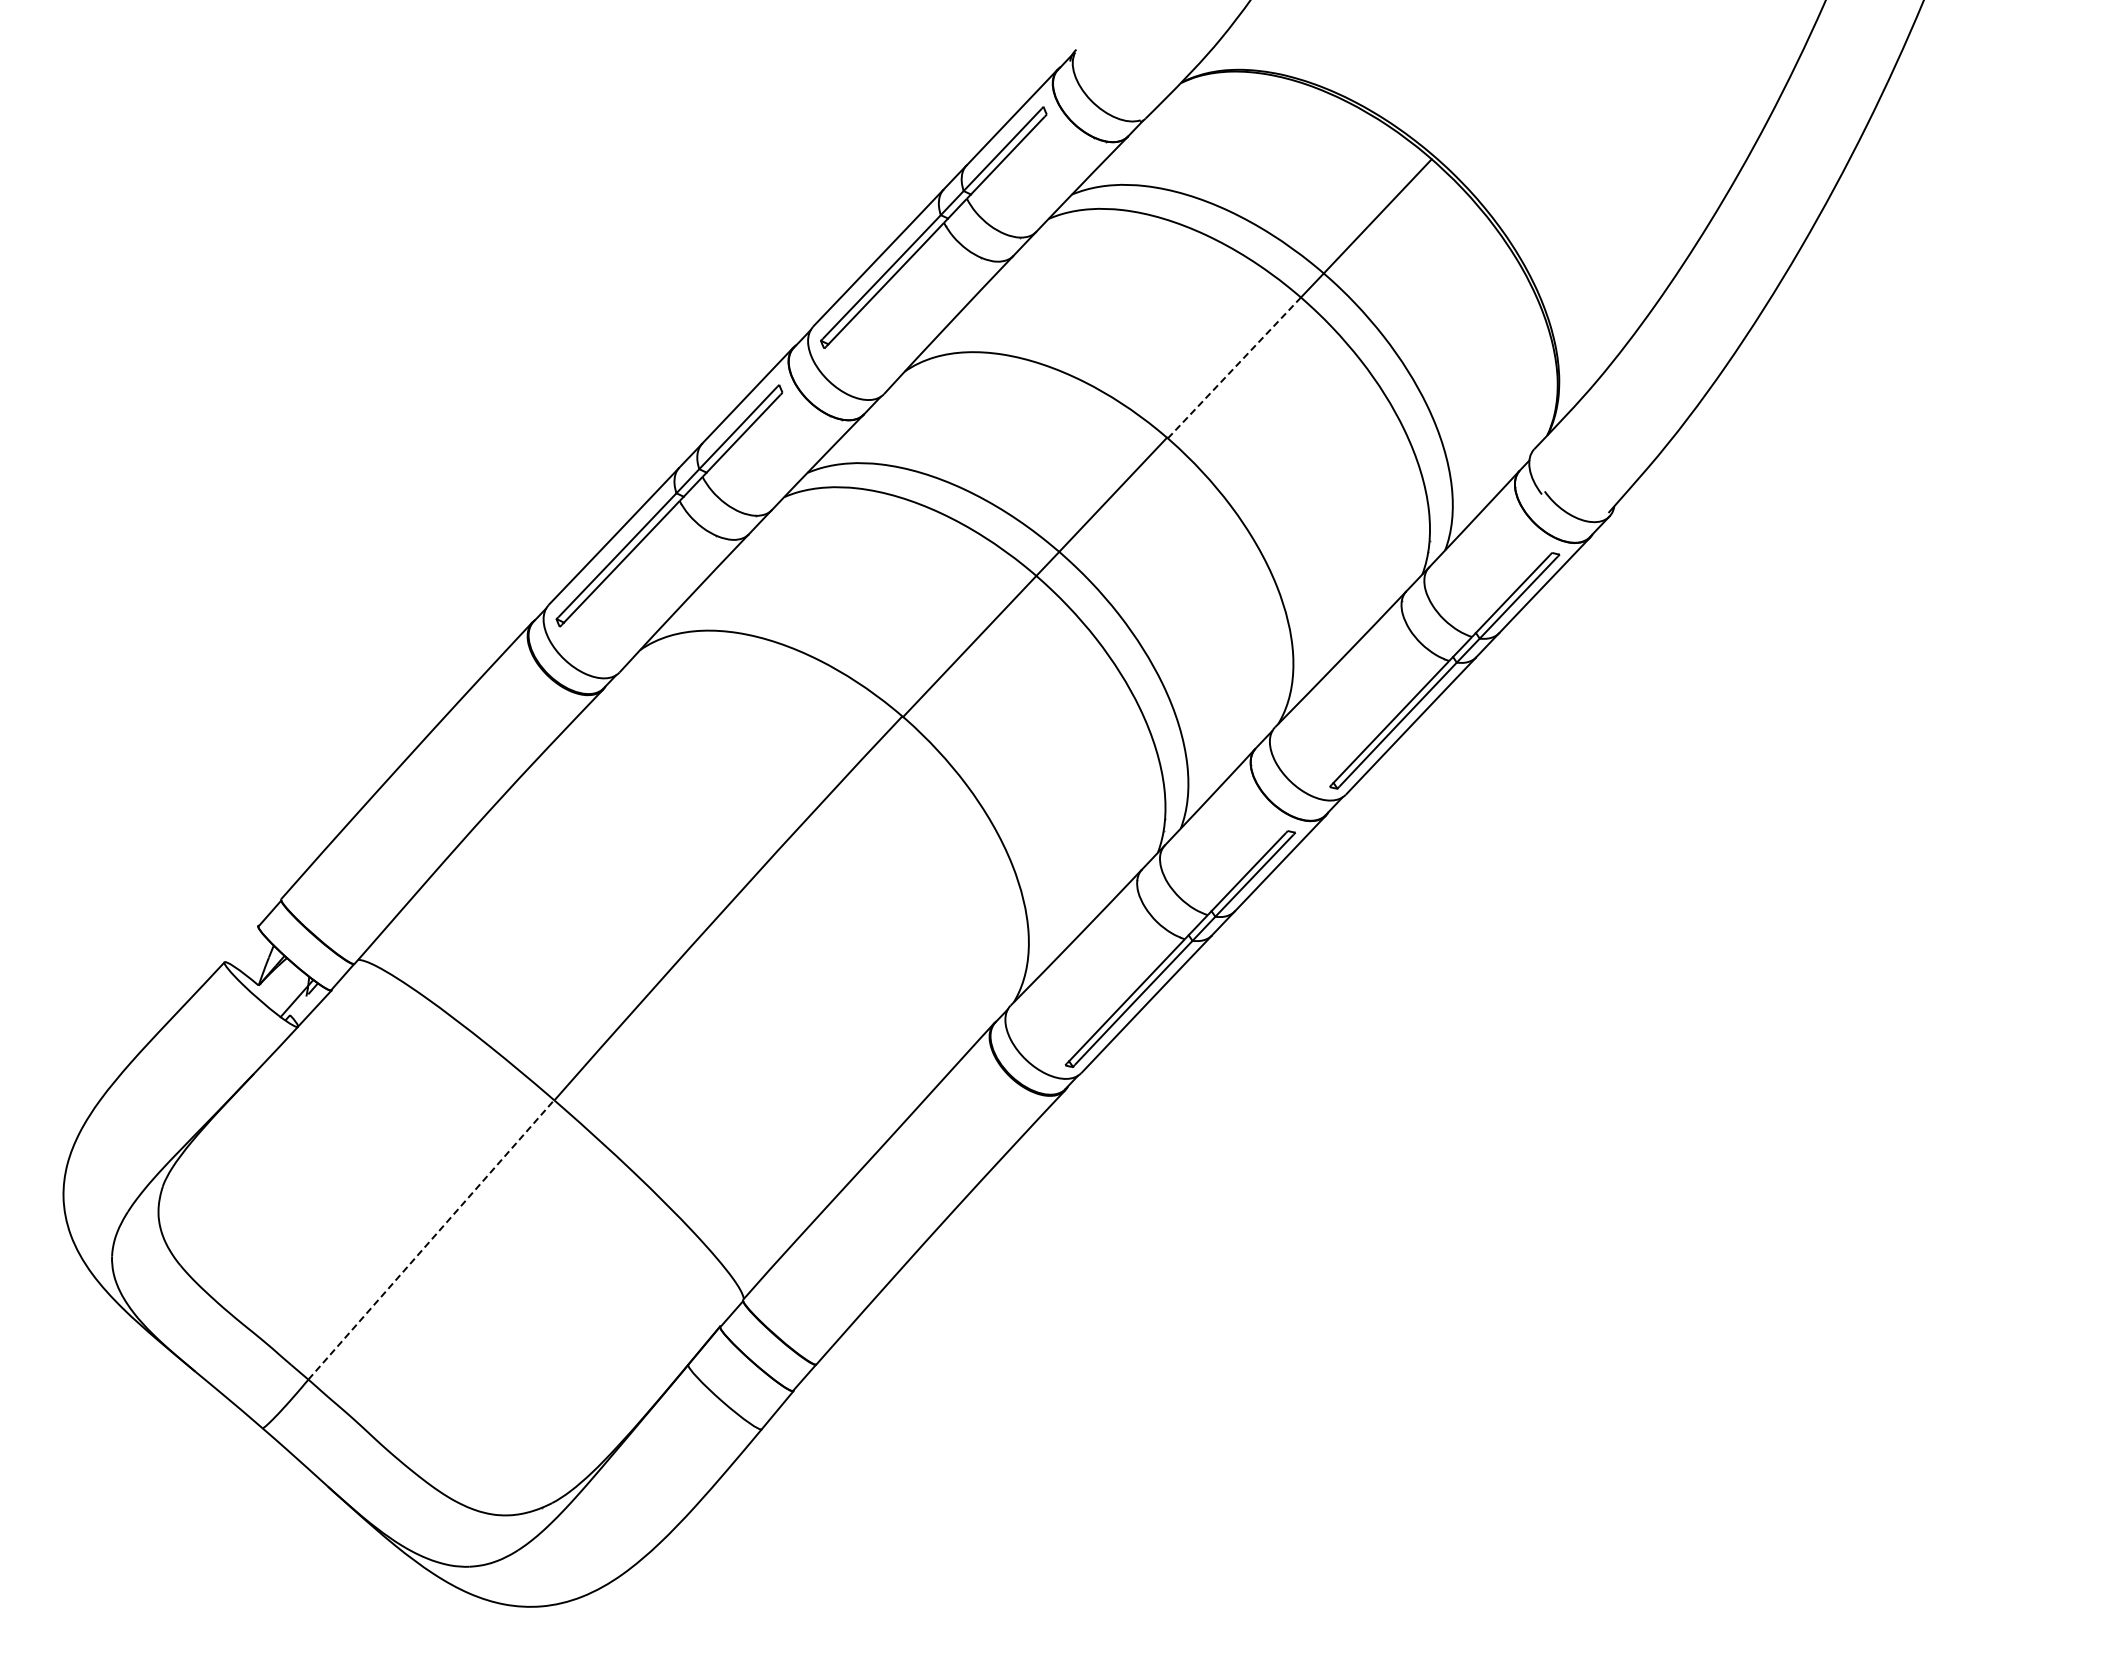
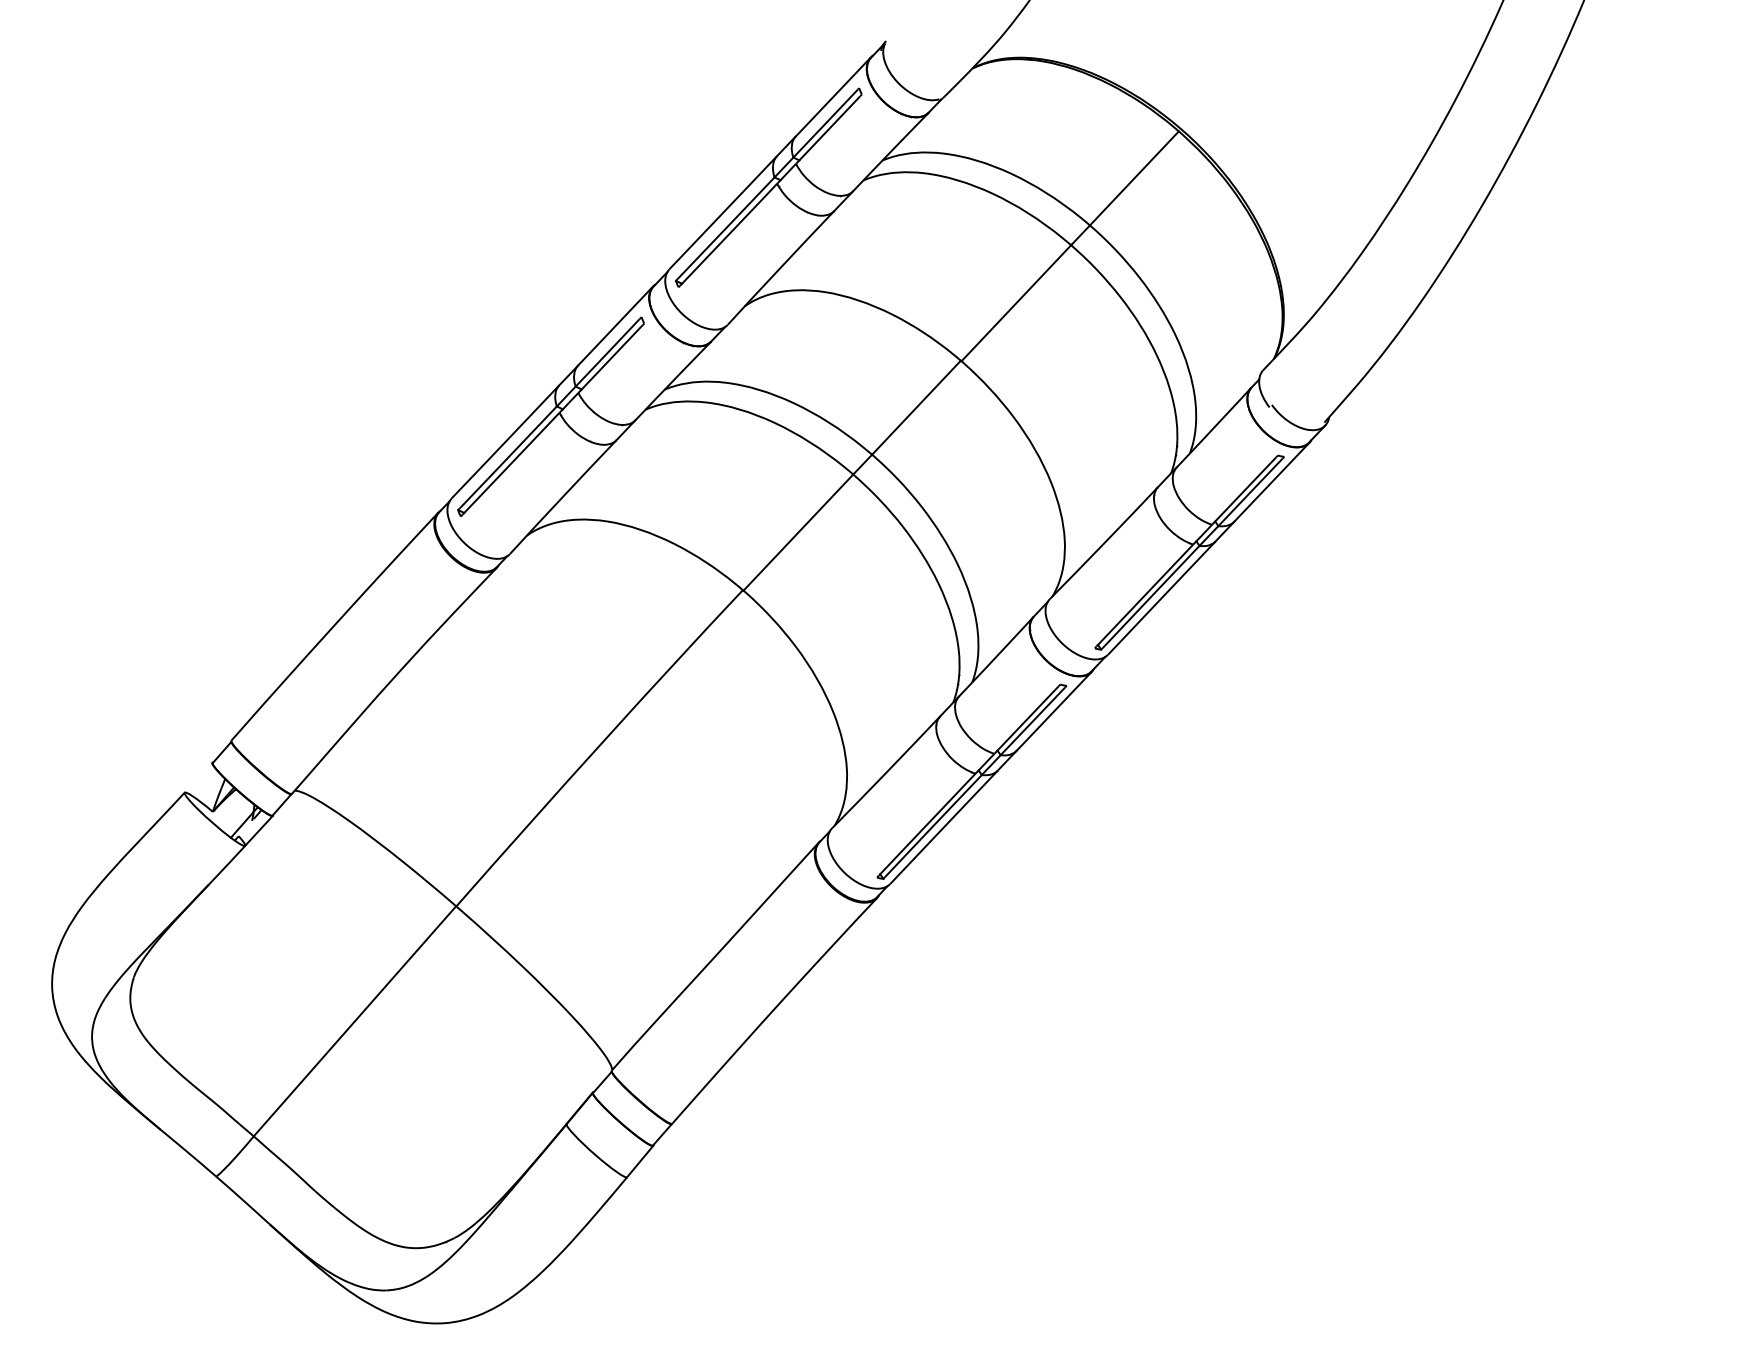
line: (1234, 367) -> (1016, 302), dashed -> solid
line: (431, 1239) -> (355, 1020), dashed -> solid

